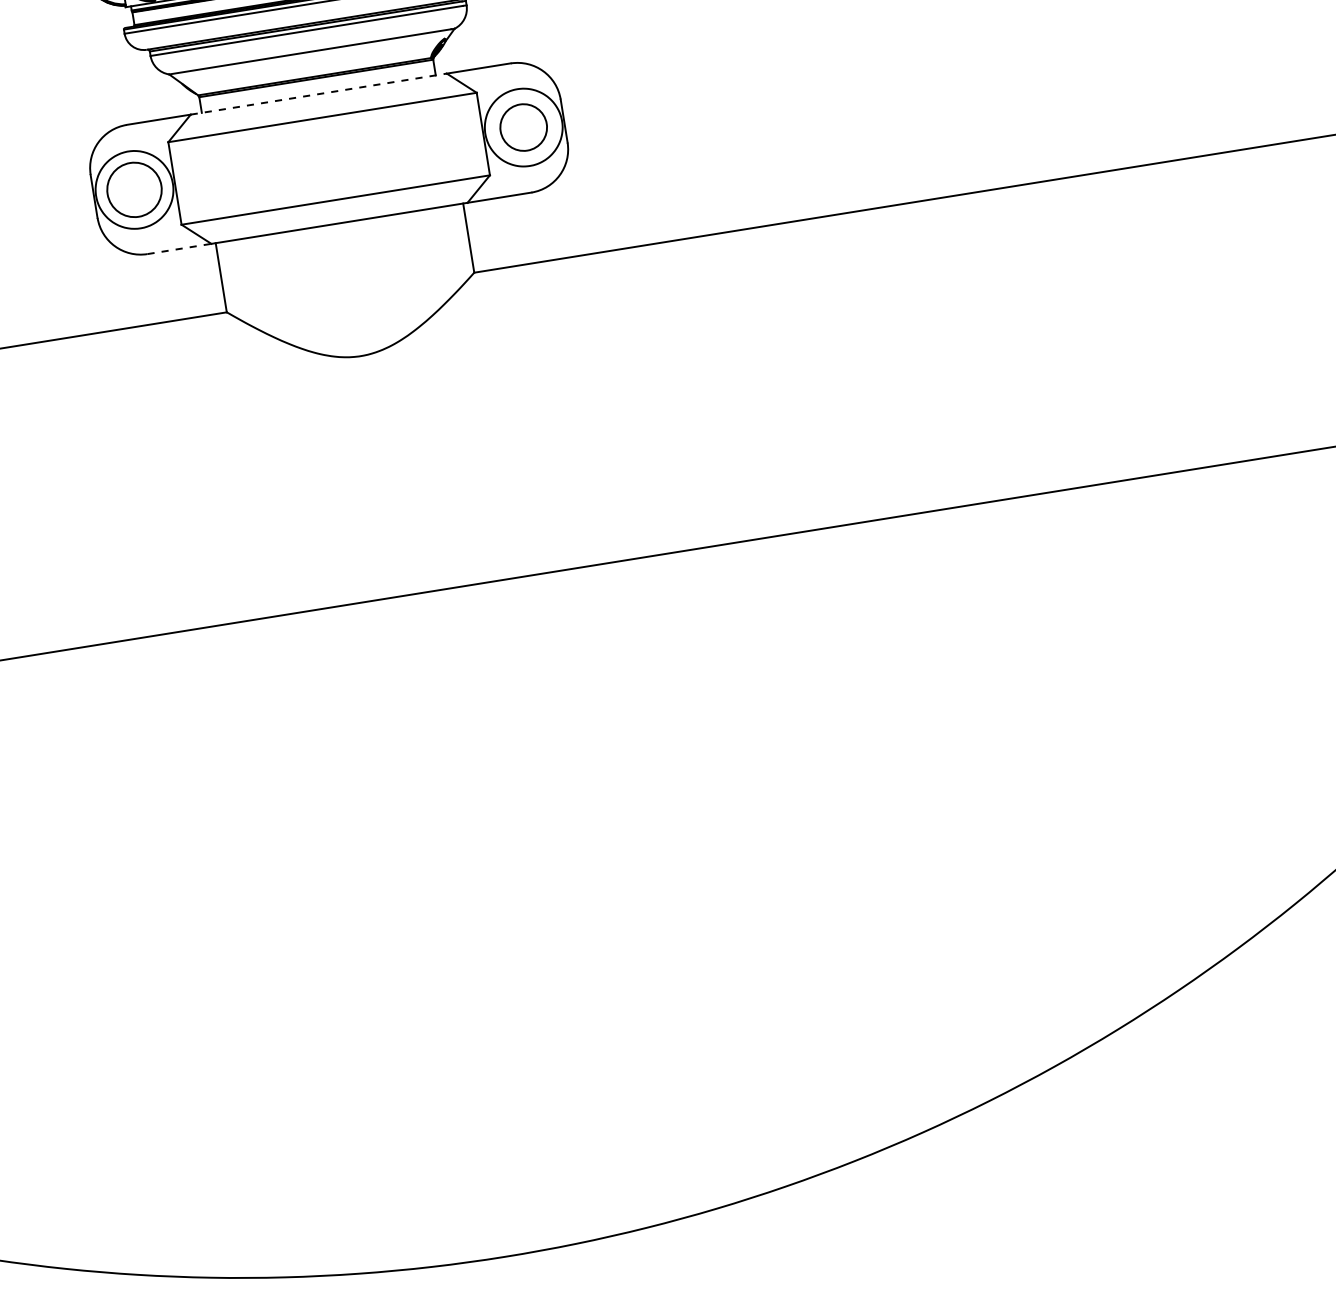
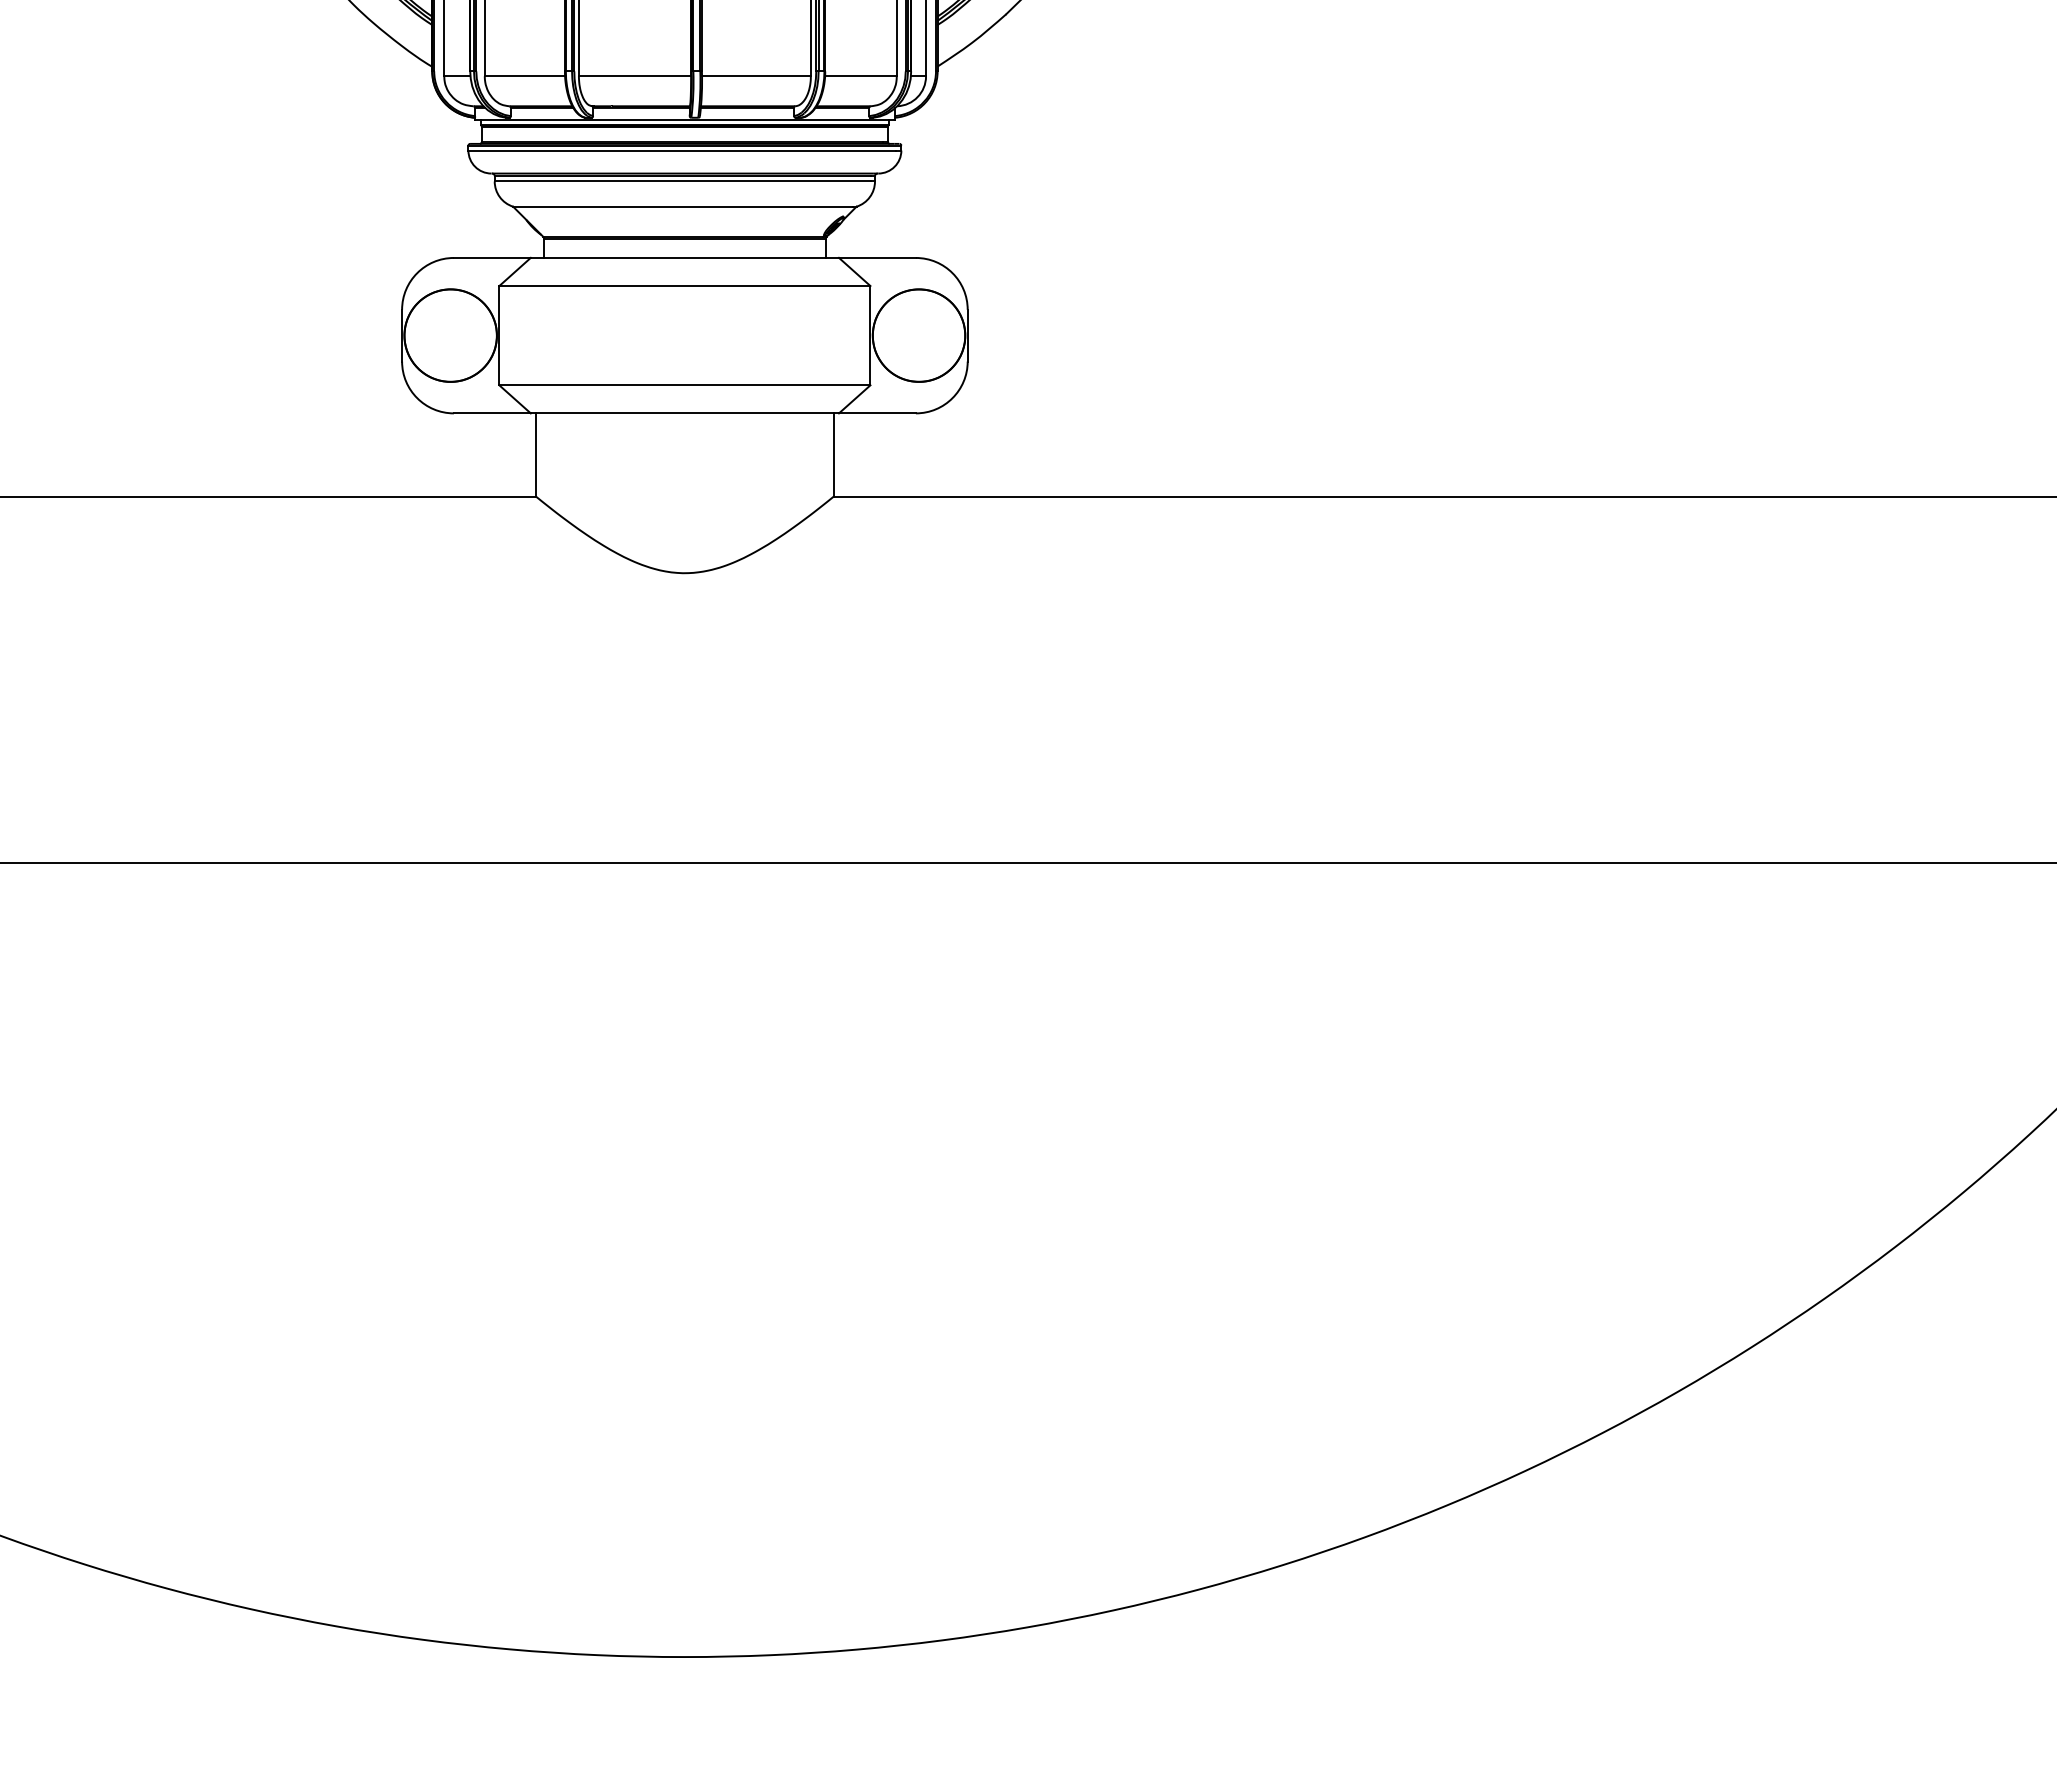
line: (319, 93) -> (685, 257), dashed -> solid
circle: (523, 127) -> (918, 335), size x1.67
circle: (134, 189) -> (450, 335), size x1.43
line: (179, 249) -> (492, 413), dashed -> solid

